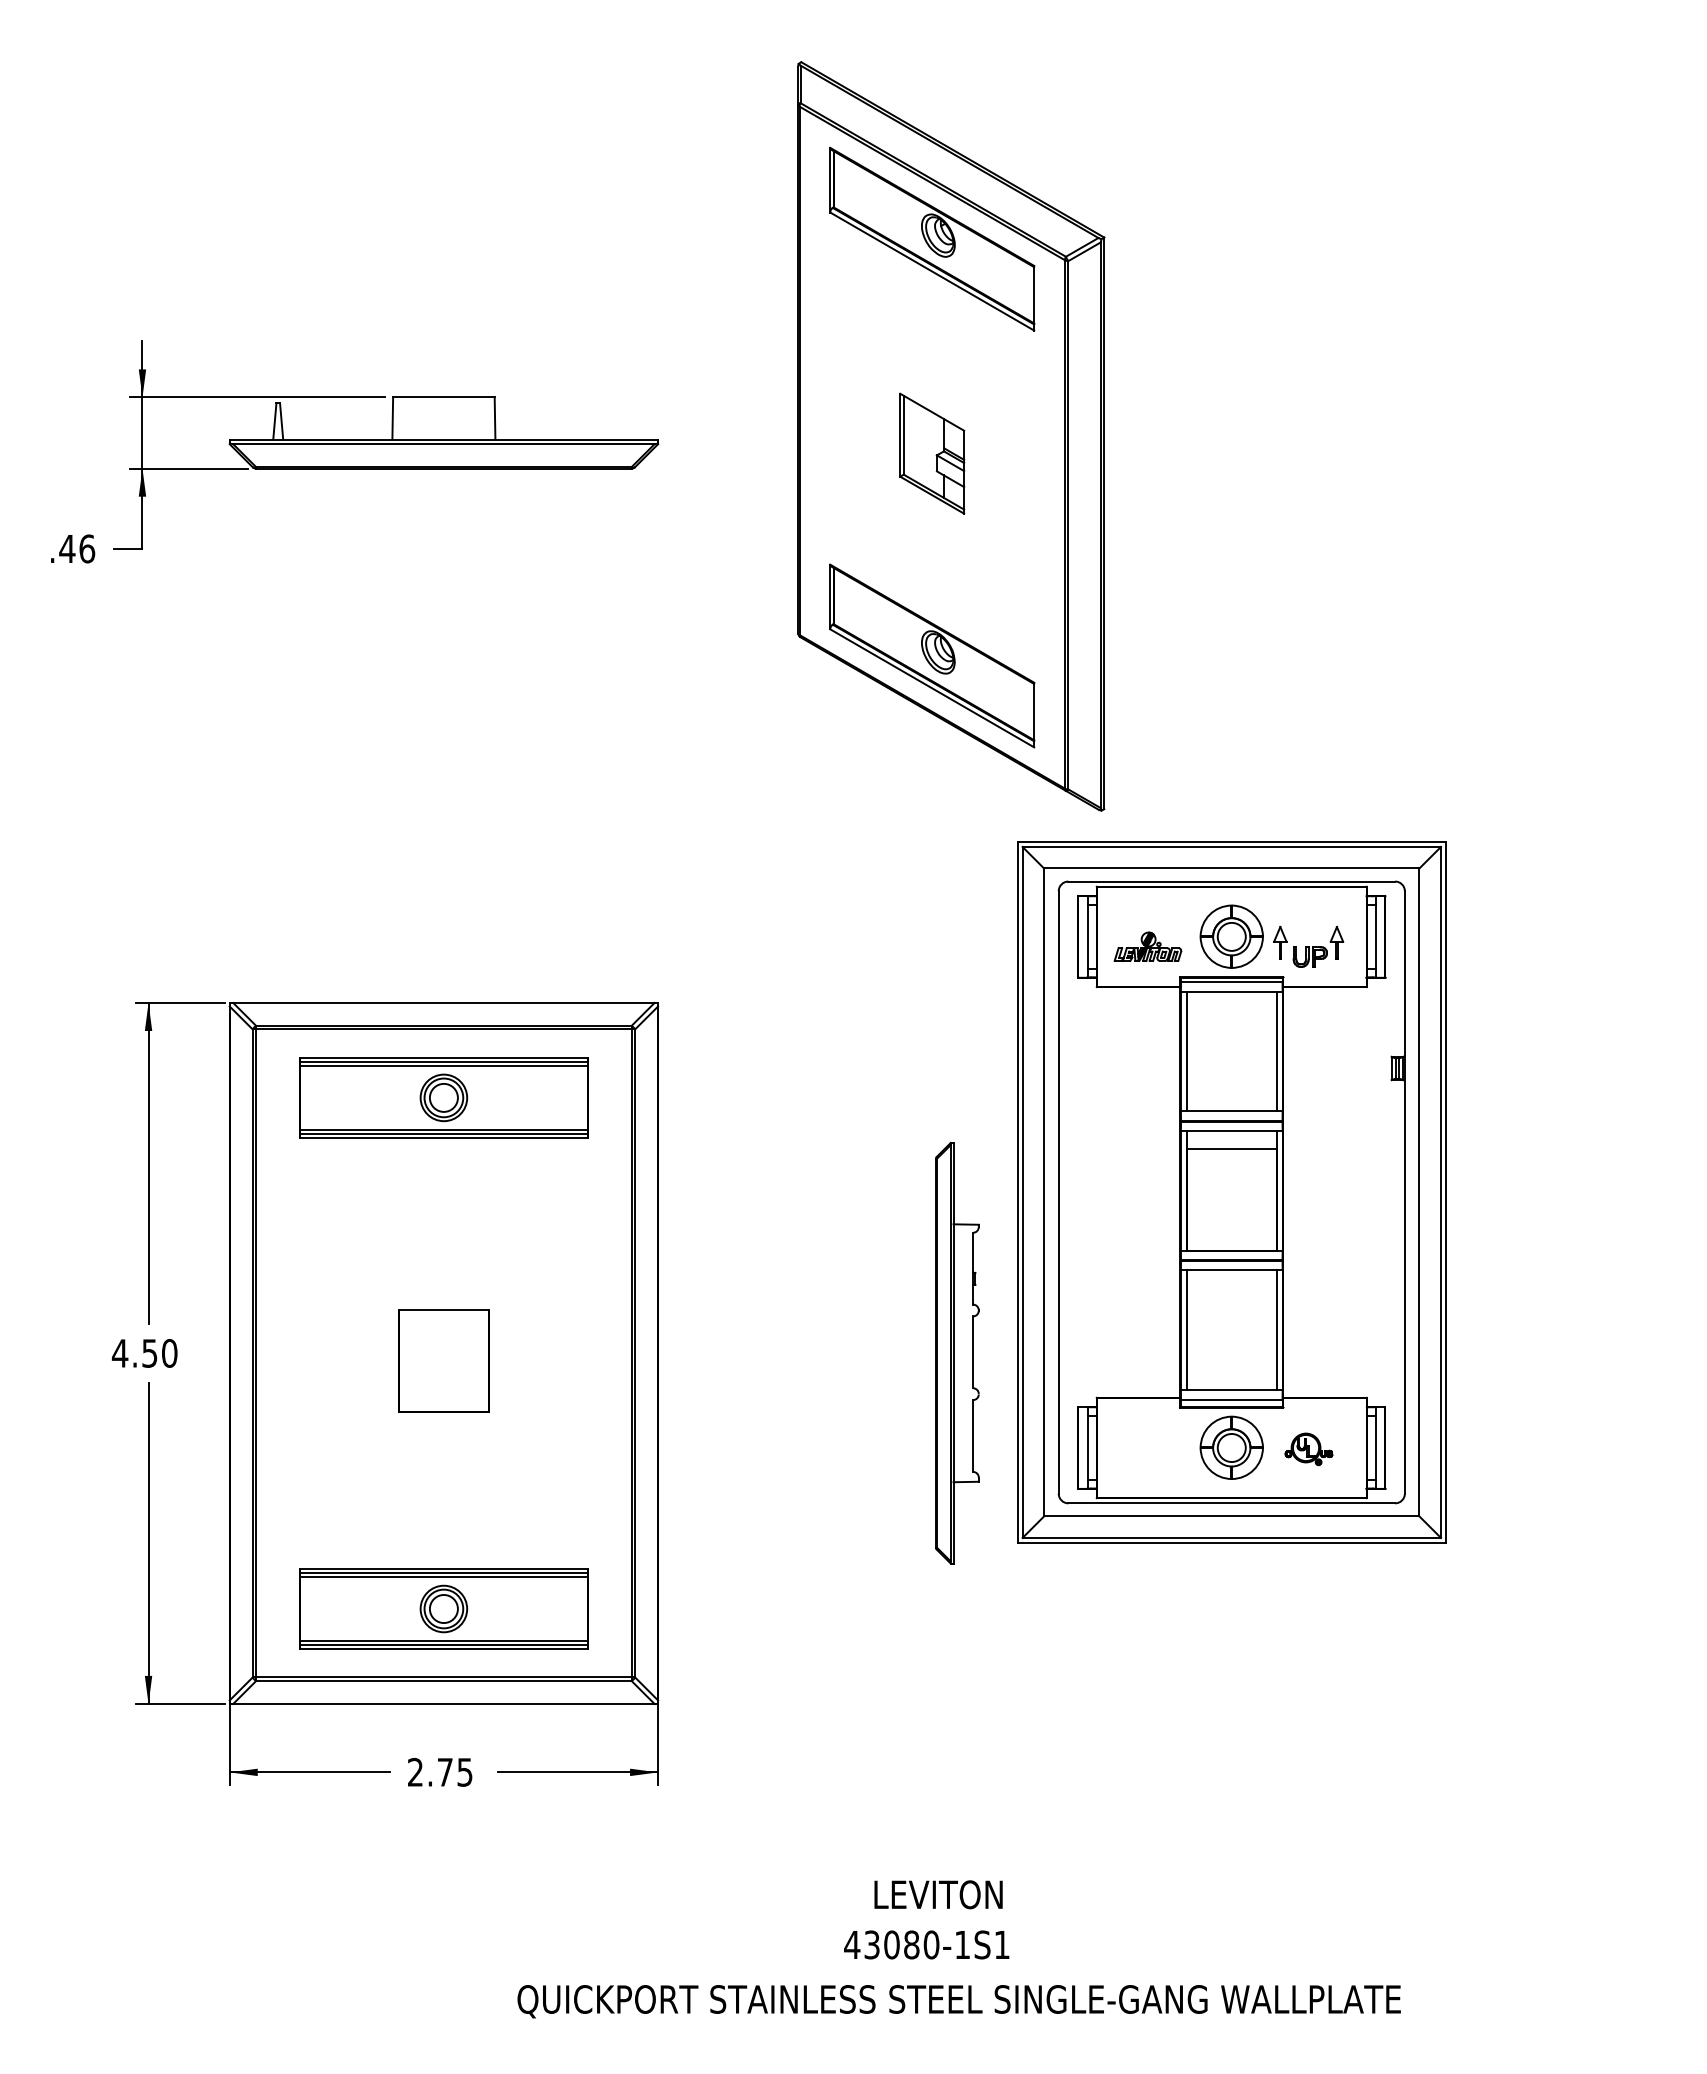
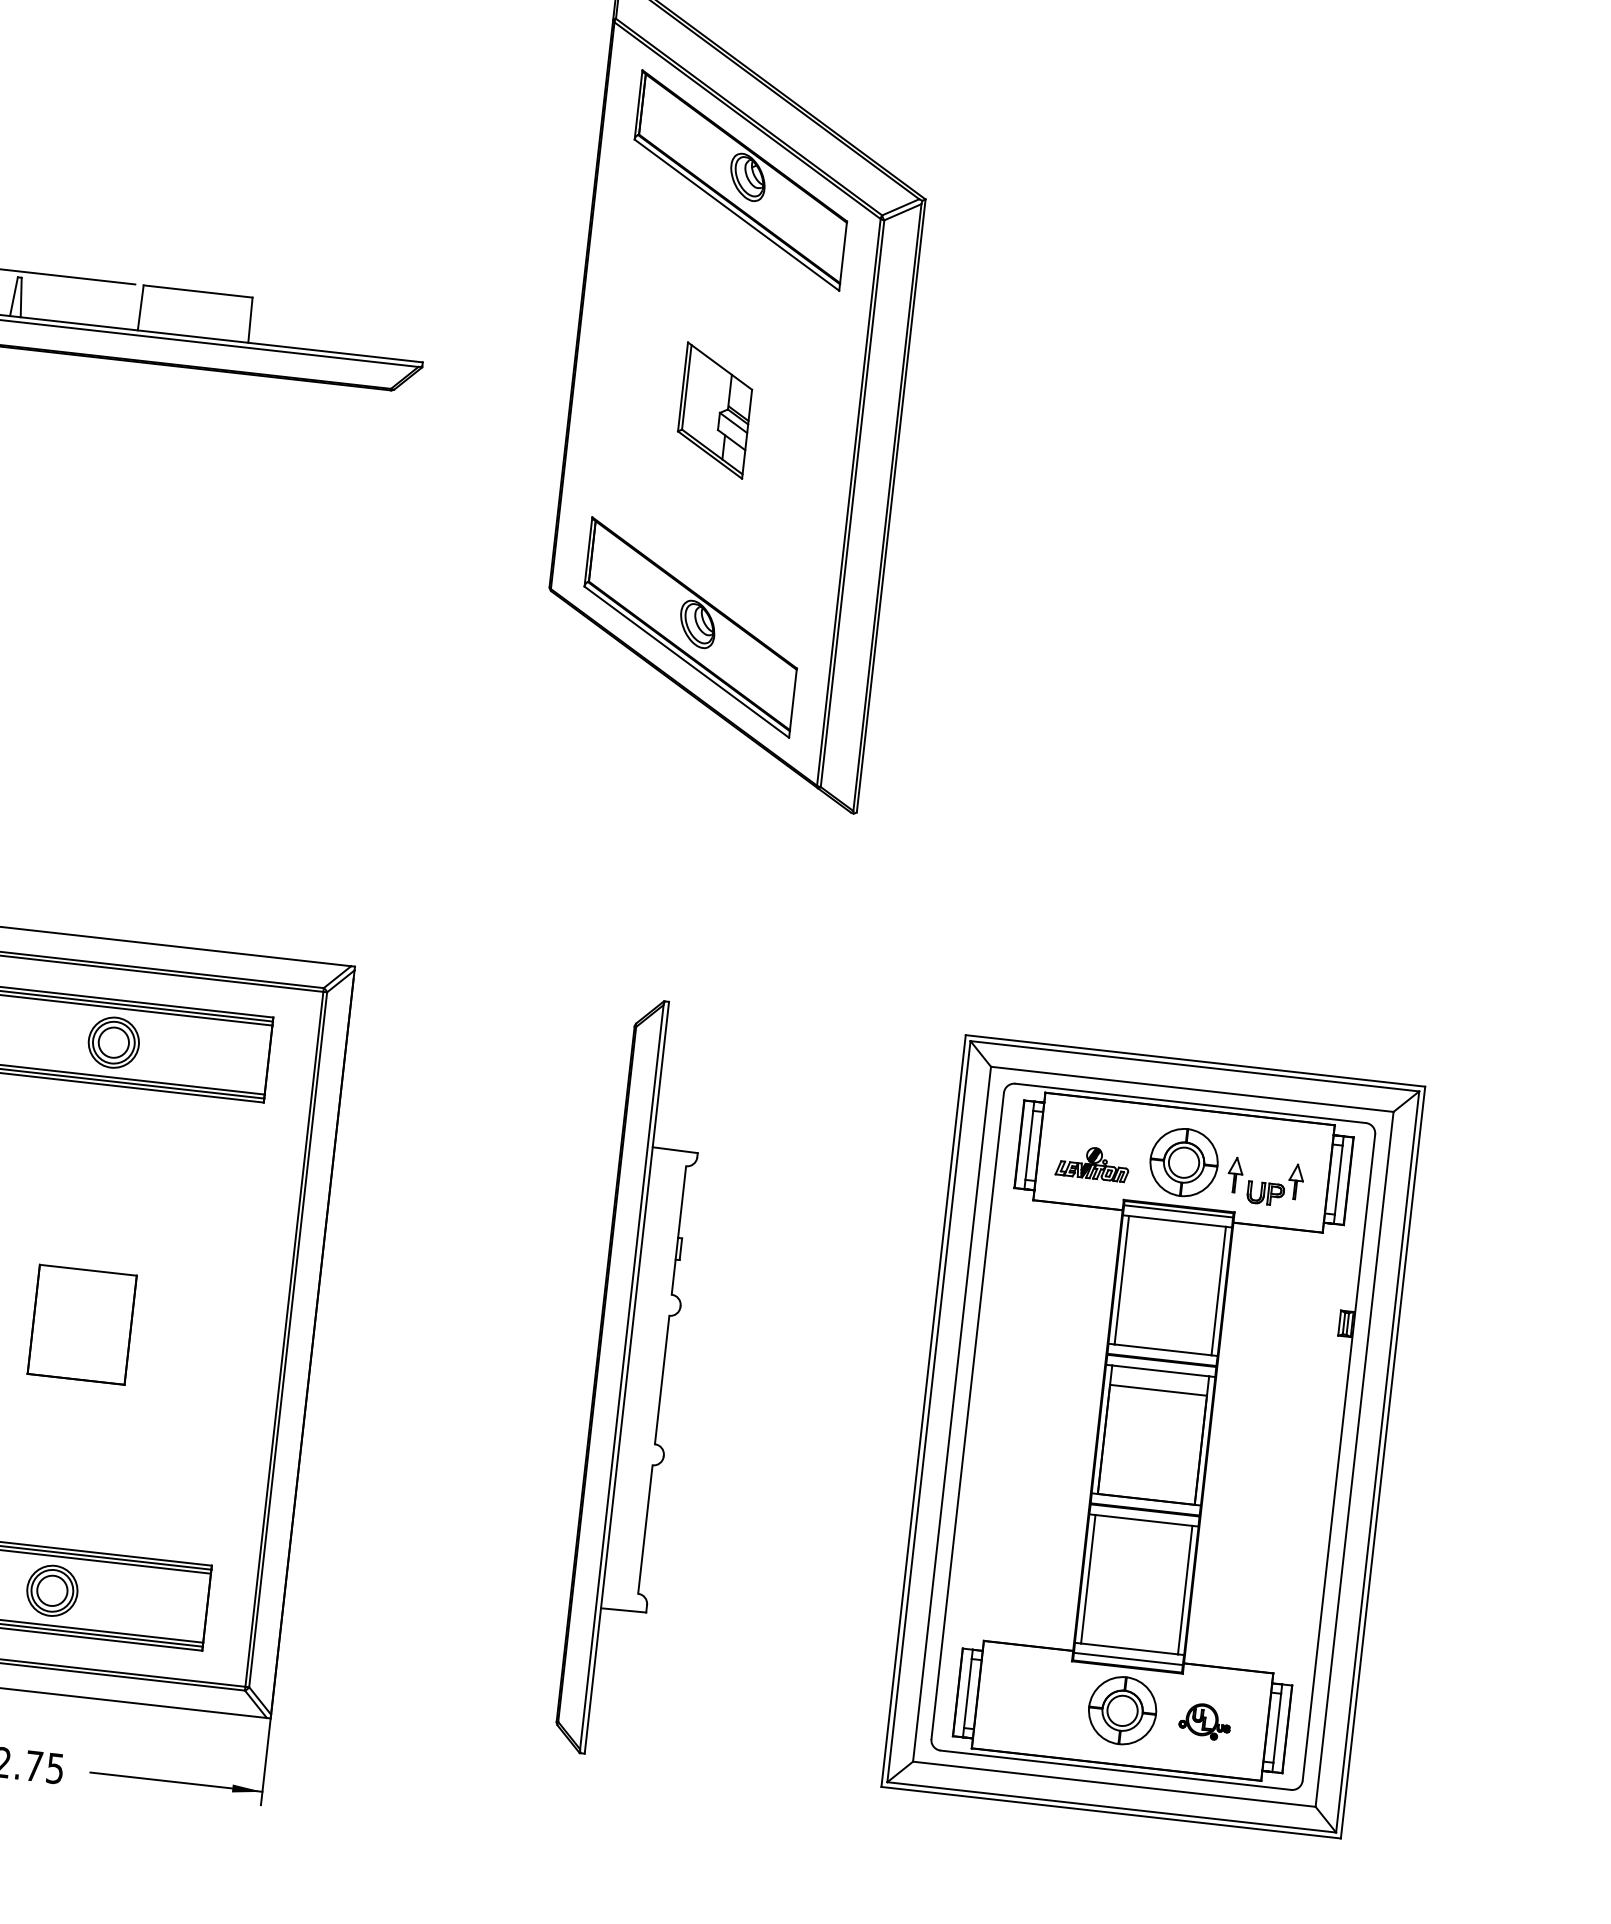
part: (1231, 1192) -> (1153, 1436), moved
part: (957, 1352) -> (634, 1377), size x1.67

